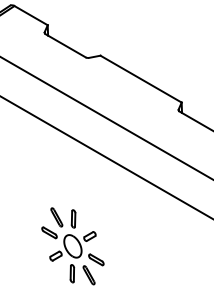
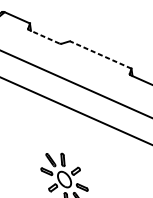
line: (65, 45) -> (44, 36), solid -> dashed
line: (141, 79) -> (101, 55), solid -> dashed

